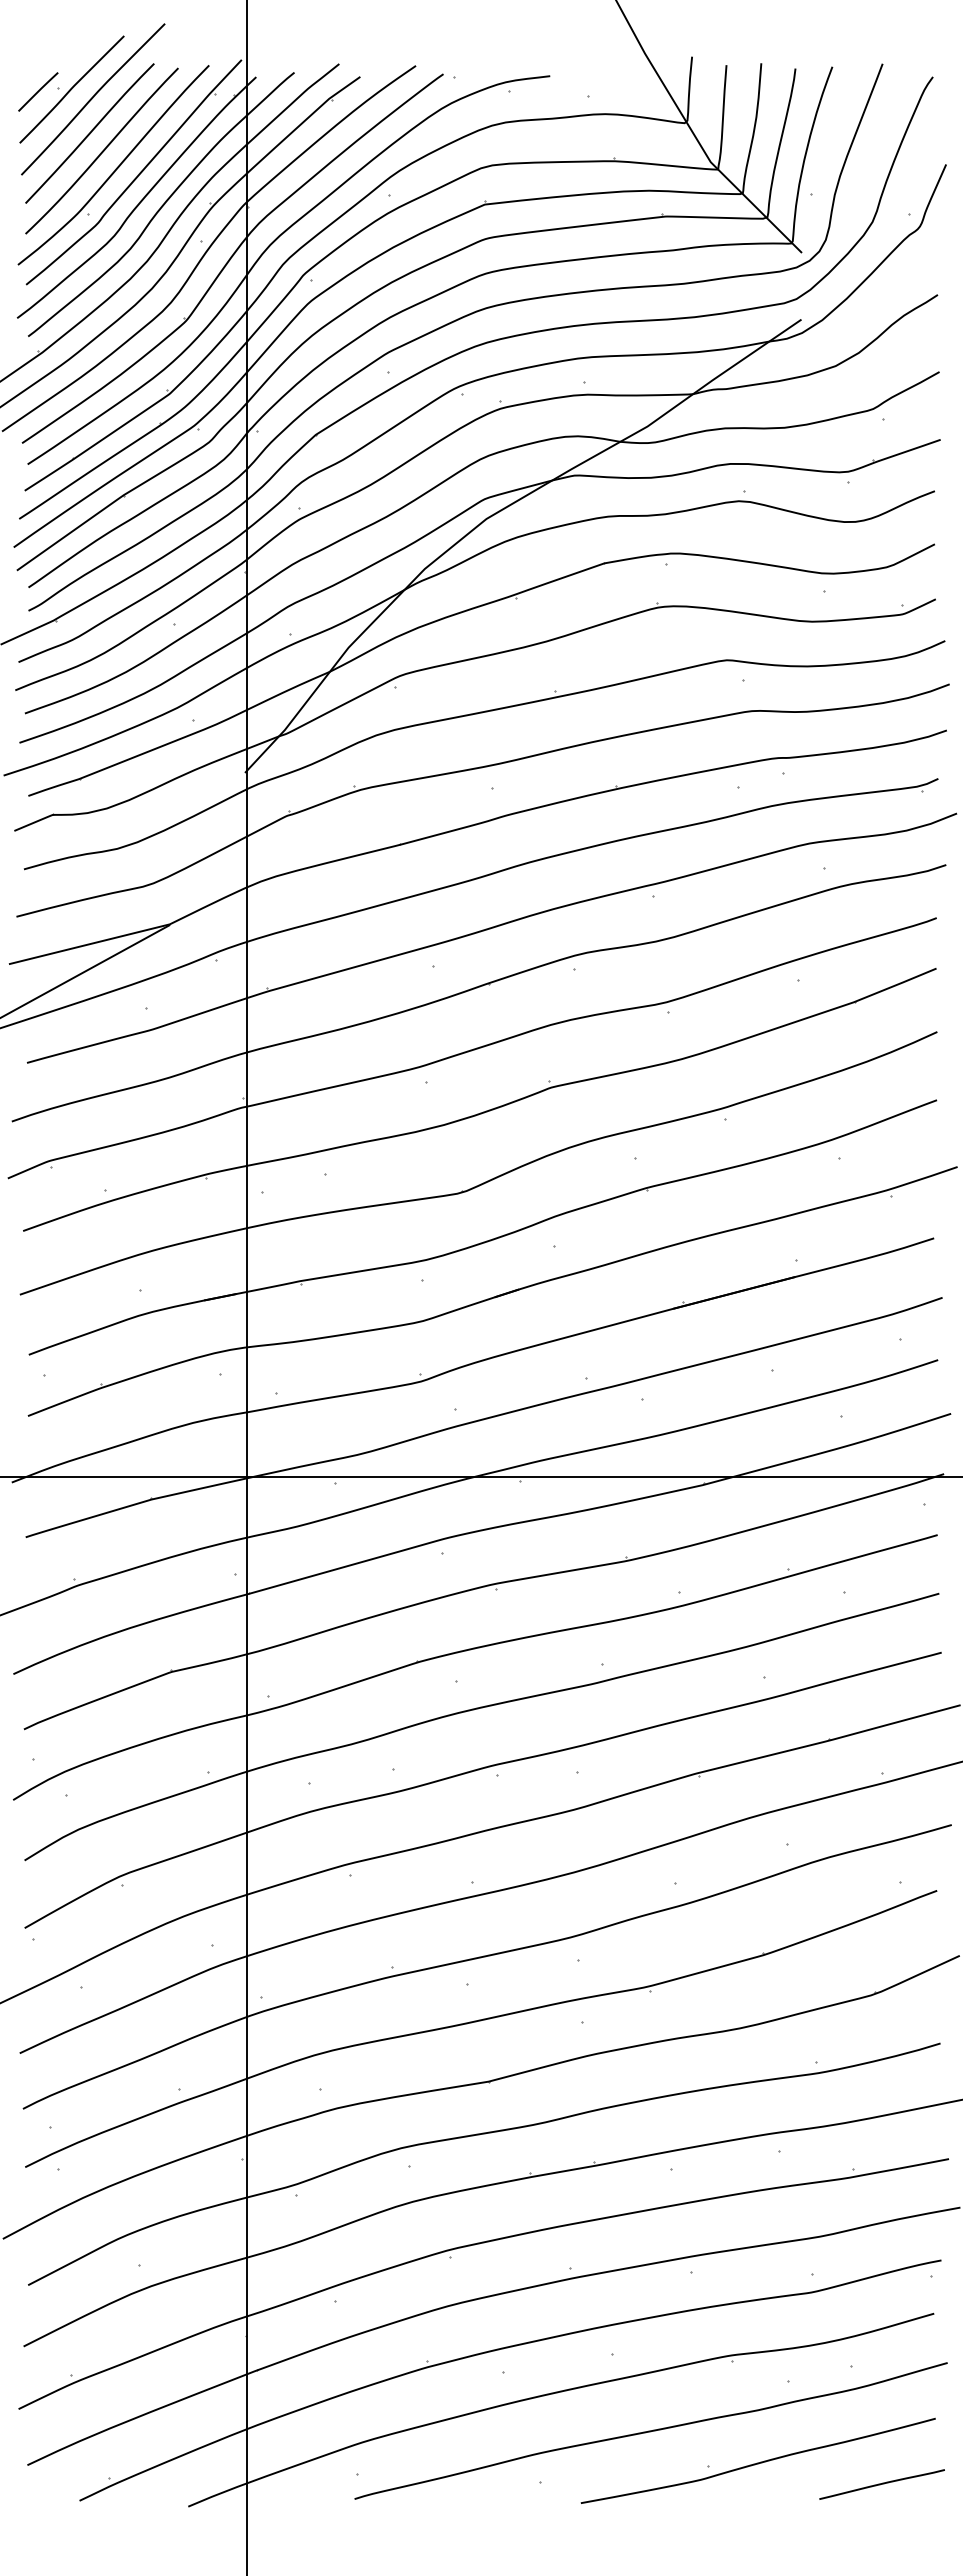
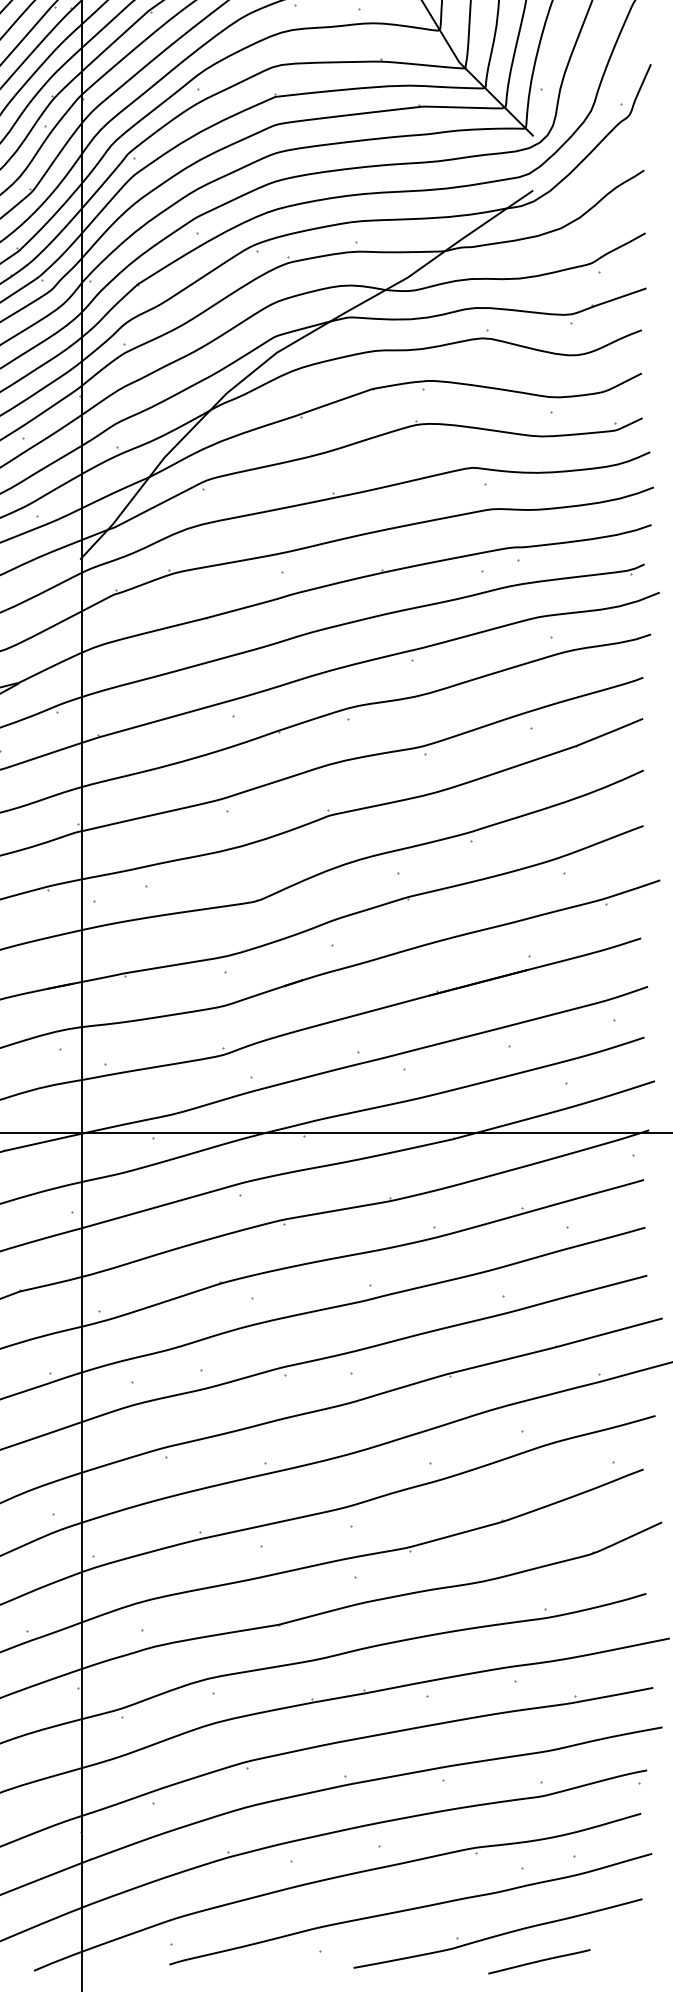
line: (881, 2484) -> (538, 1961), moved

